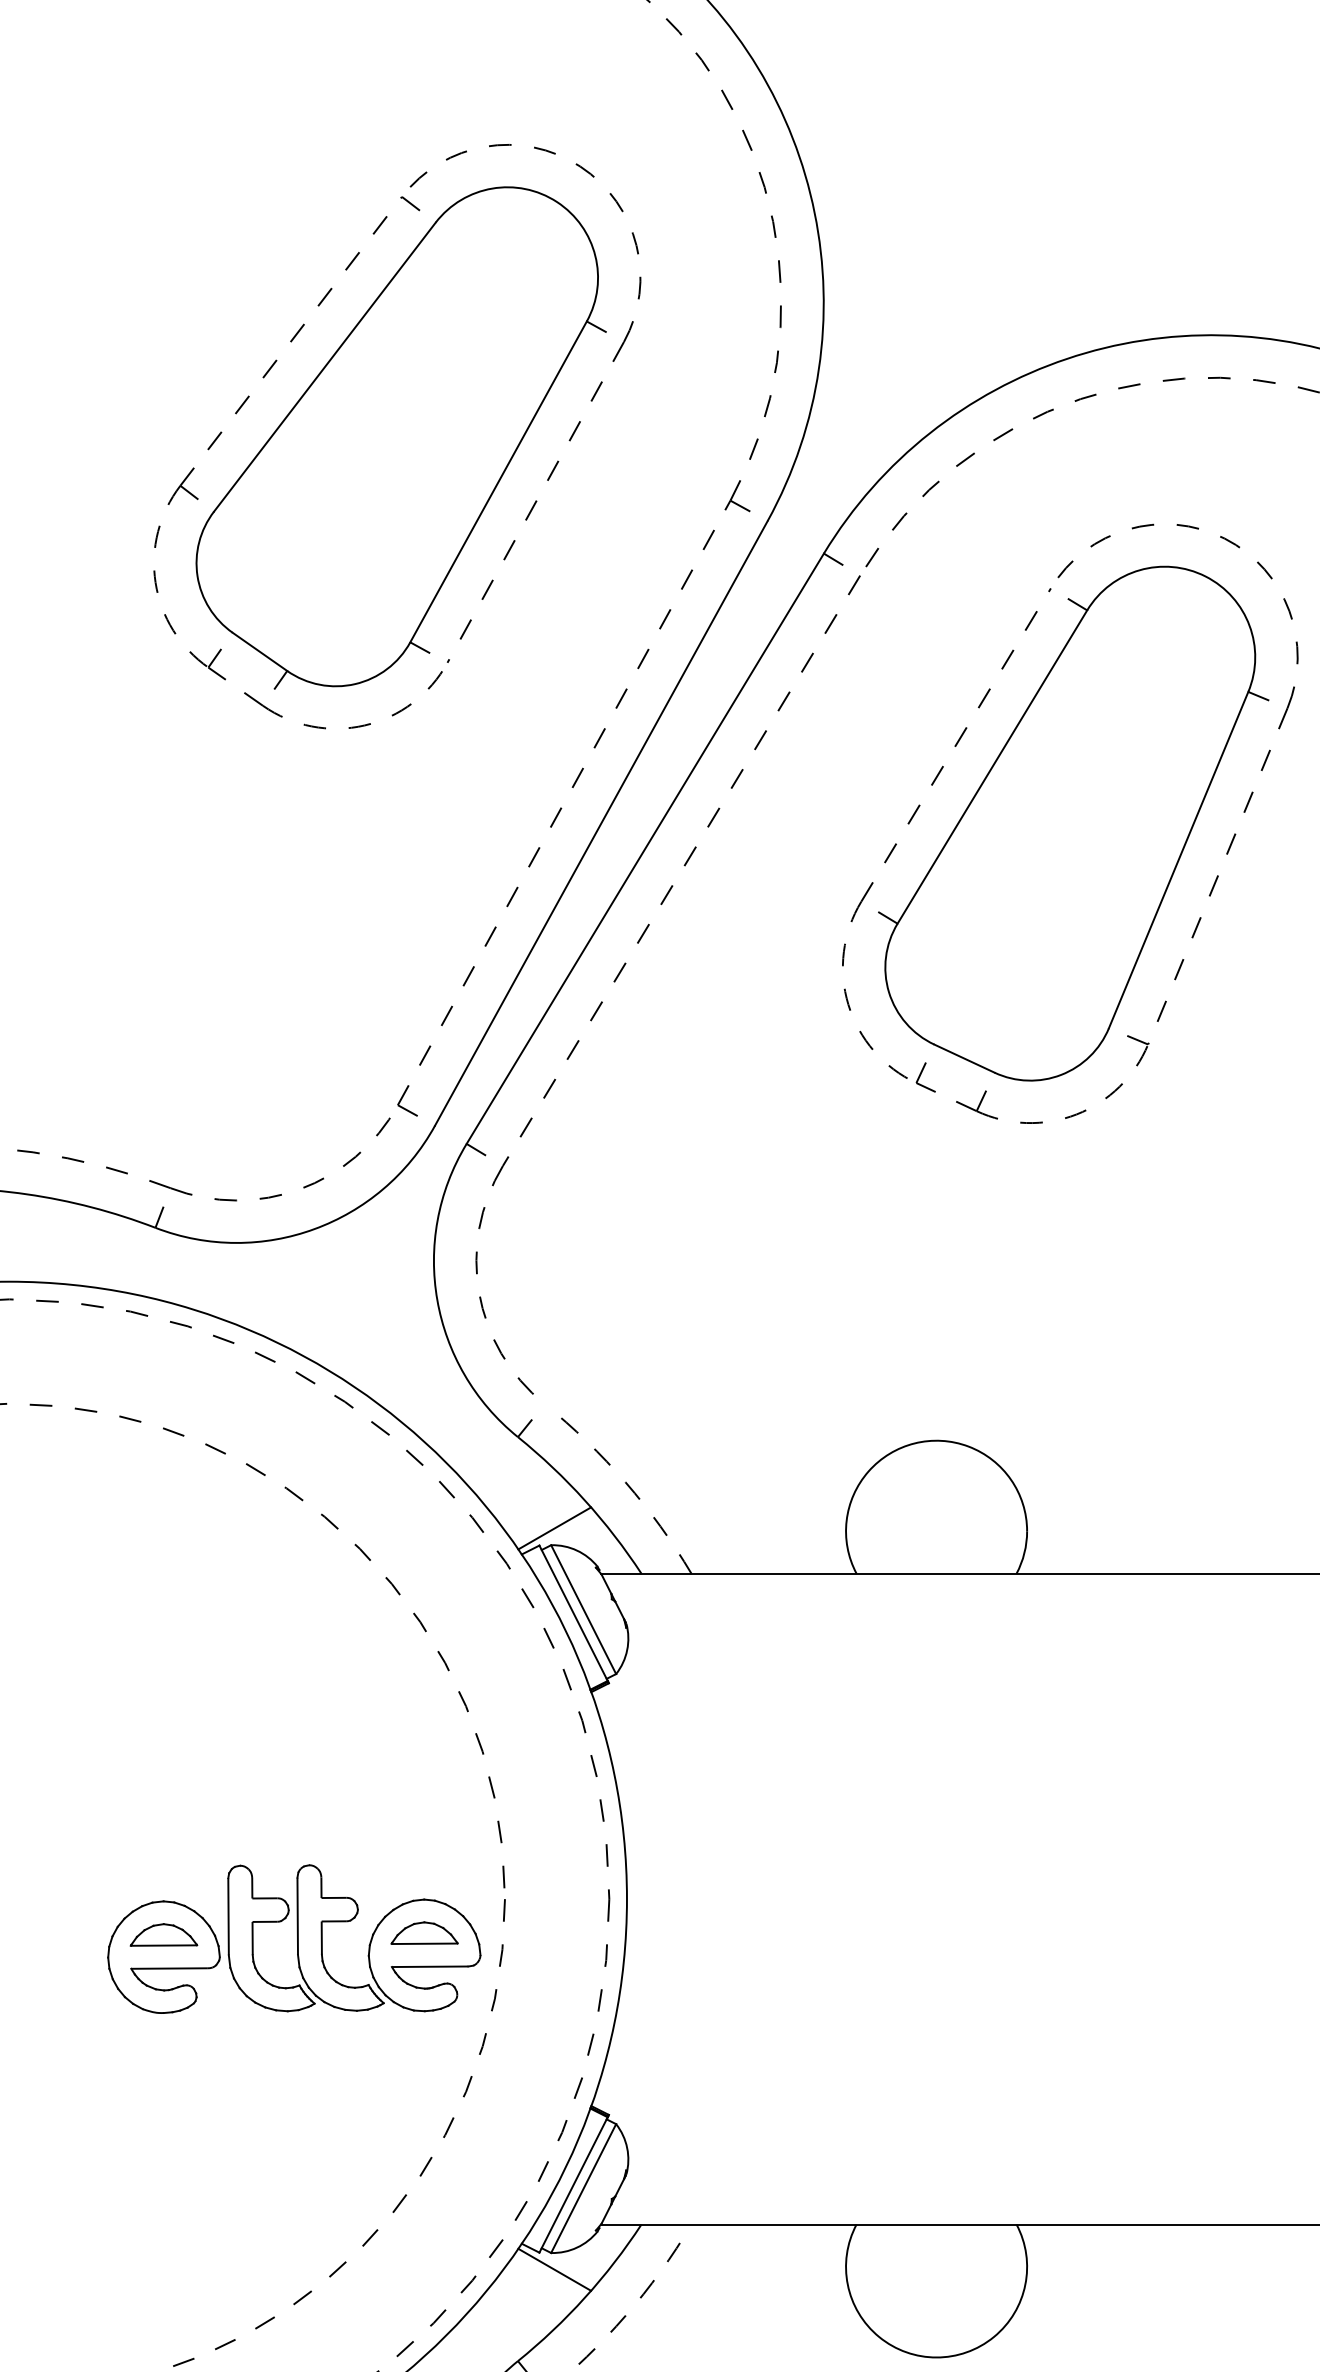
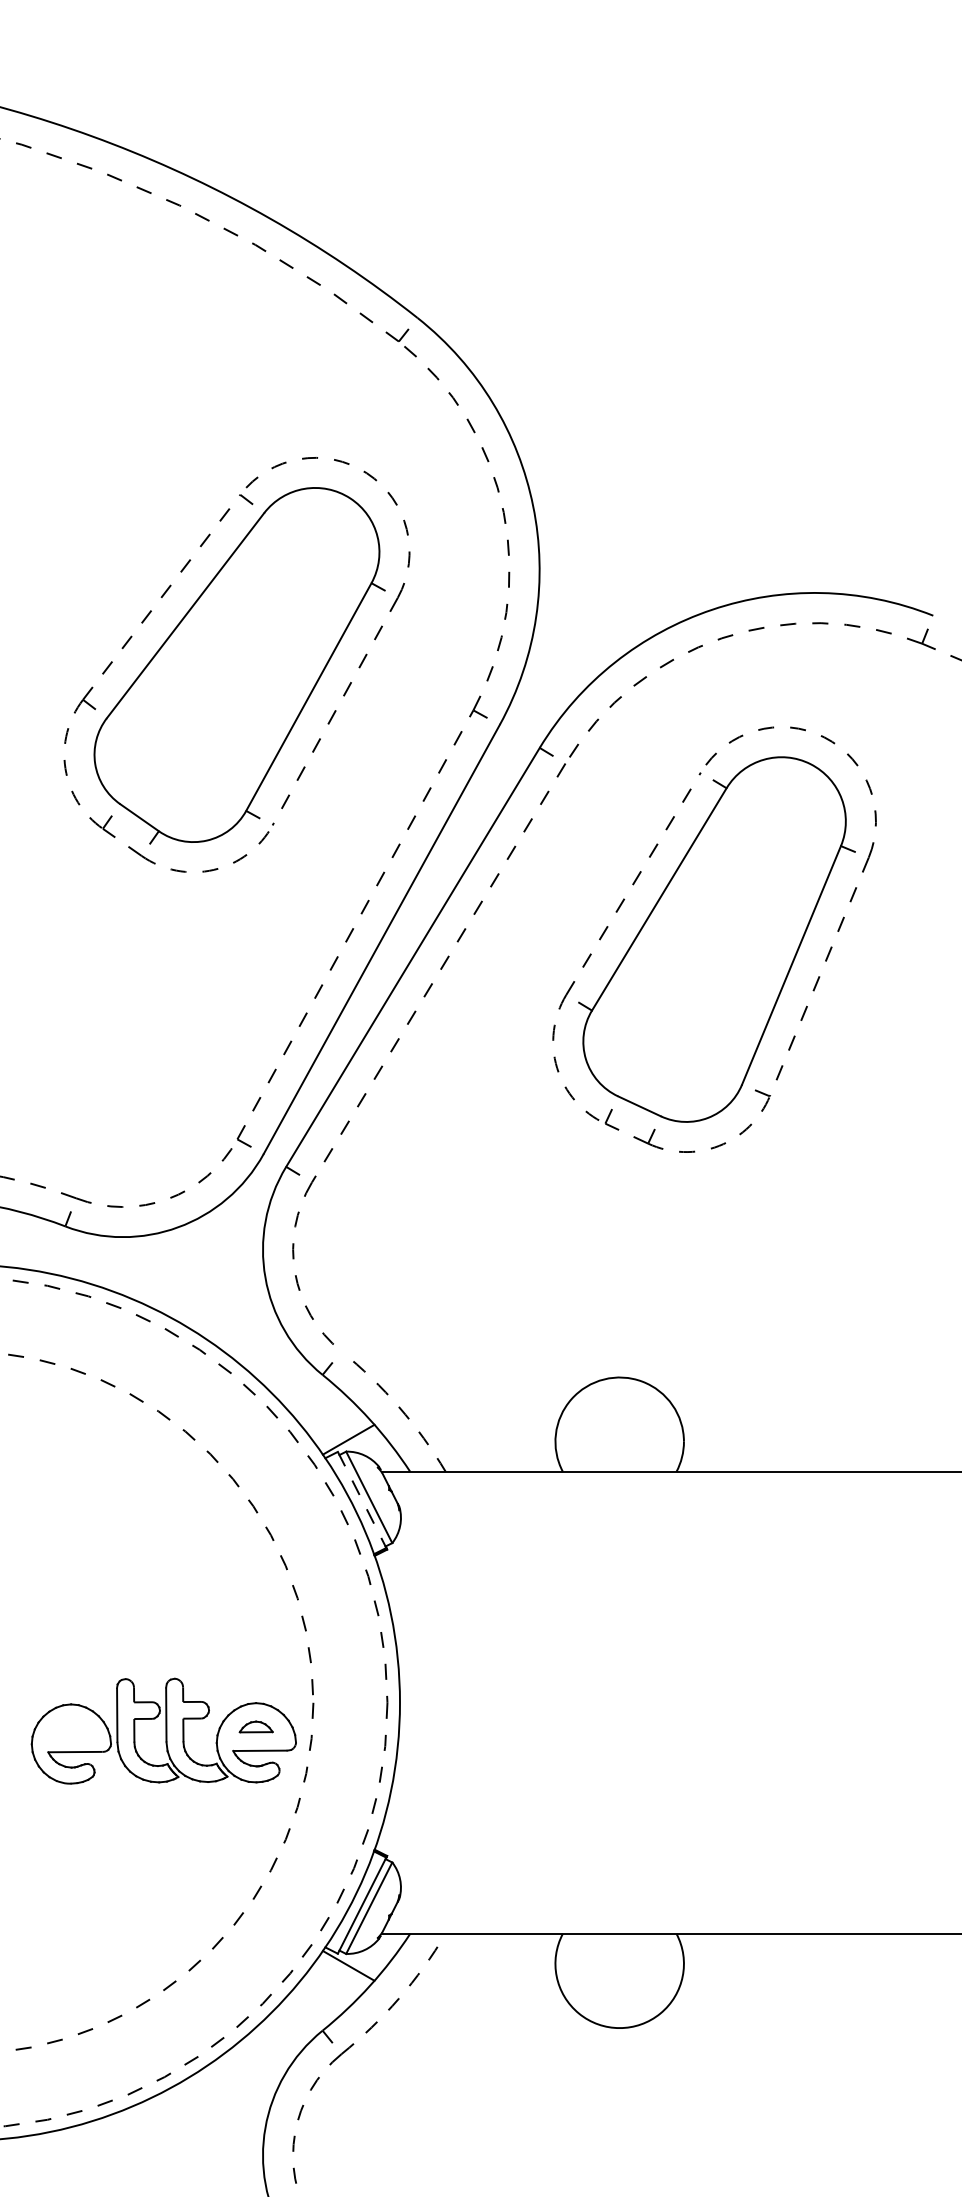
line: (574, 1612) -> (362, 1499), solid -> dashed
part: (423, 1932) -> (255, 1726), size x0.7
part: (162, 1933) -> (70, 1727), removed

